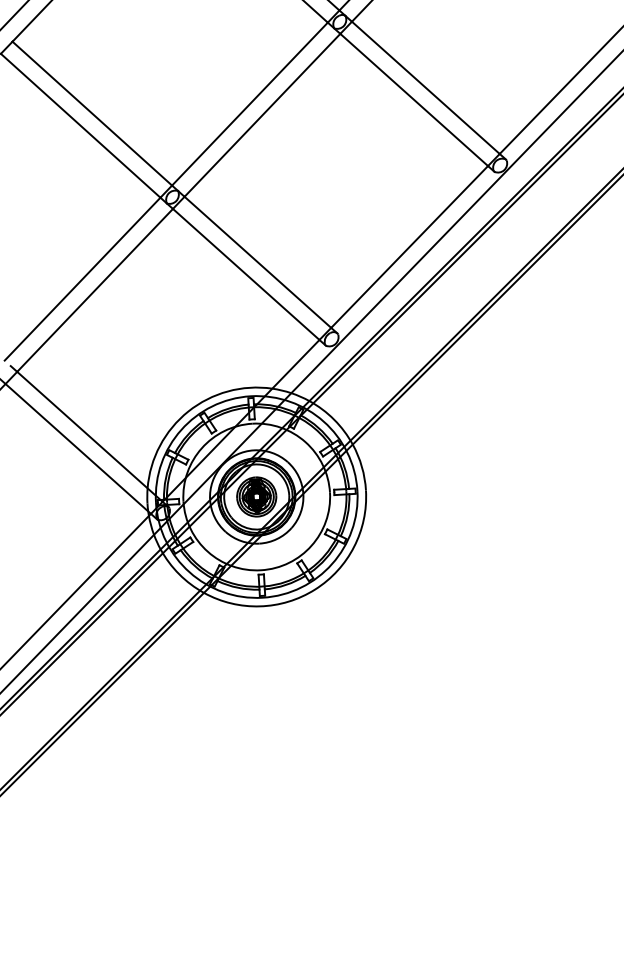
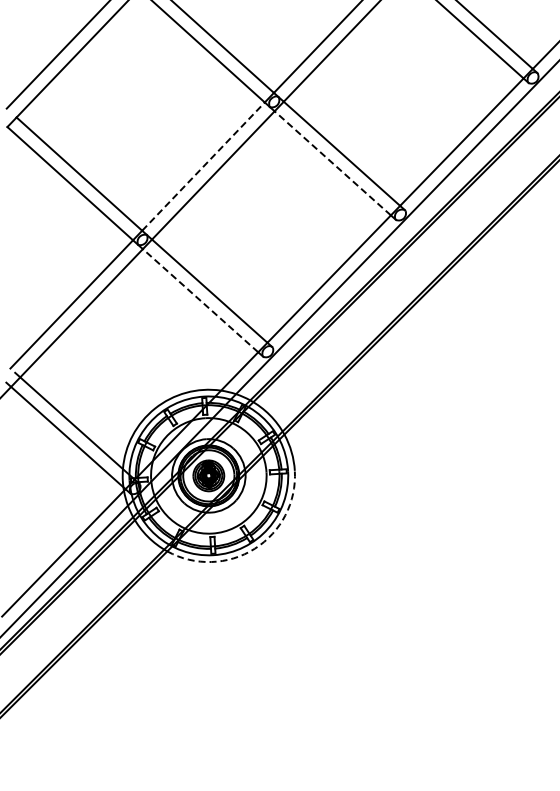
line: (413, 100) -> (332, 163), solid -> dashed
line: (249, 103) -> (203, 166), solid -> dashed
line: (246, 274) -> (200, 300), solid -> dashed
arc: (314, 589) -> (254, 548), solid -> dashed

